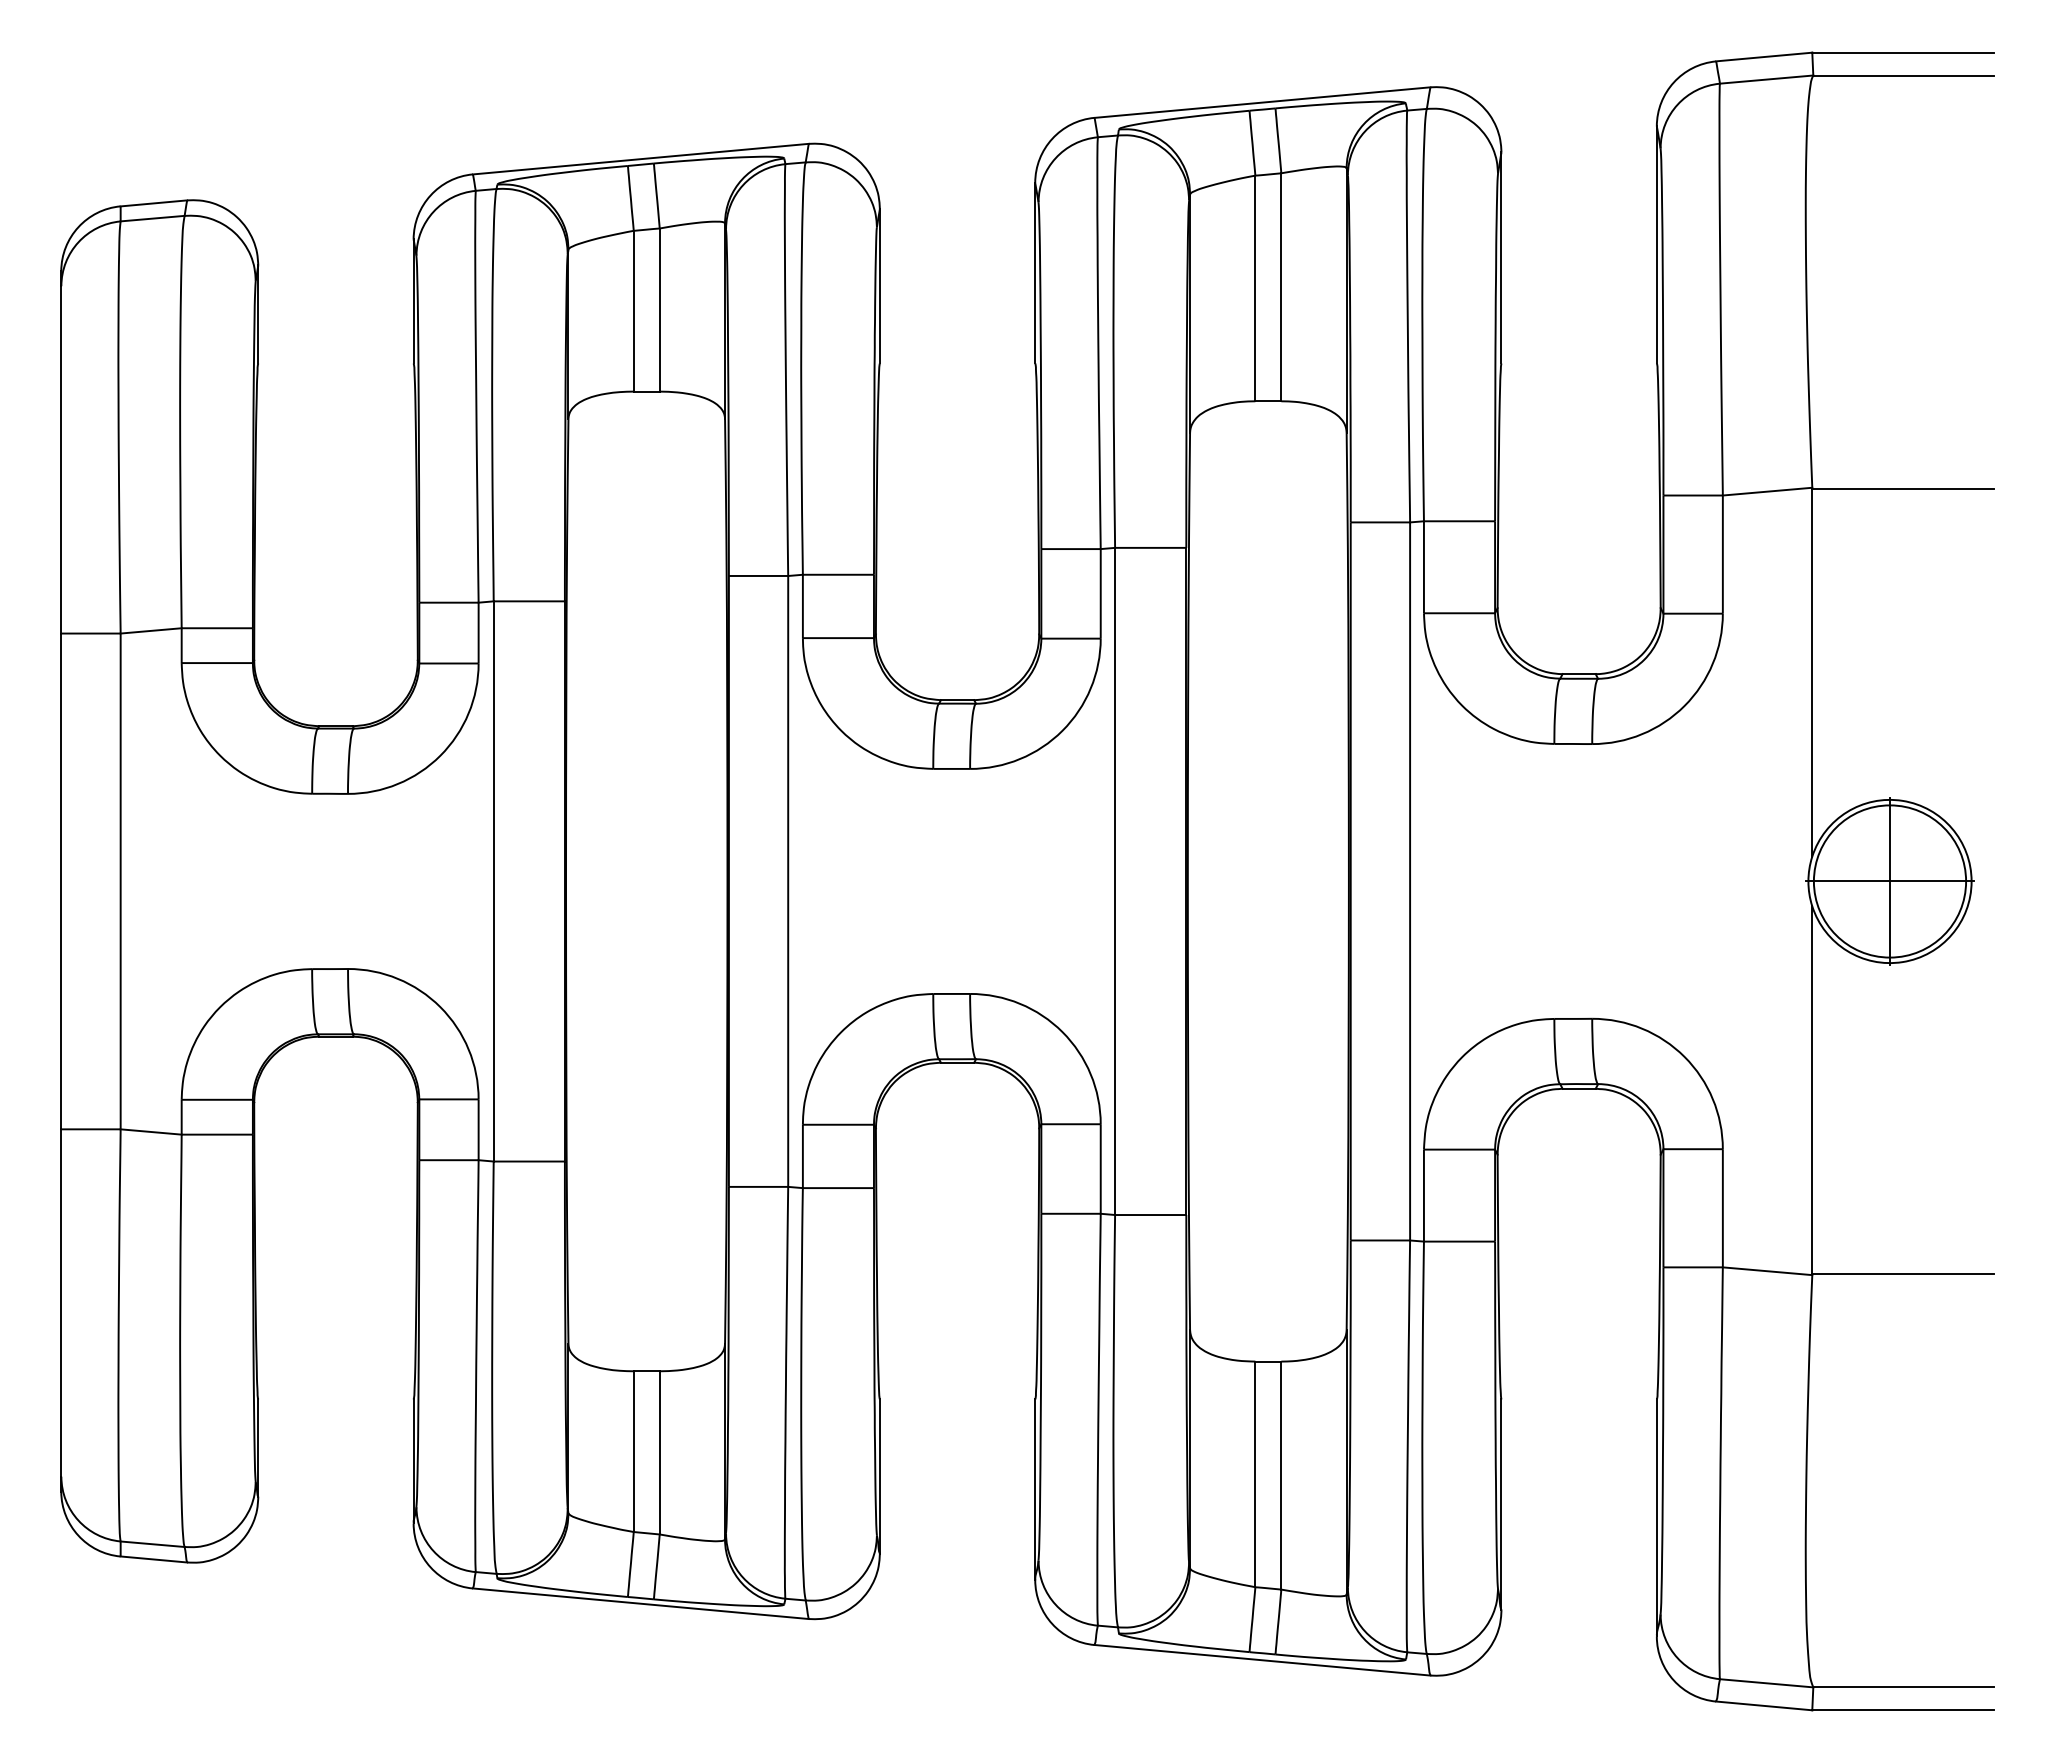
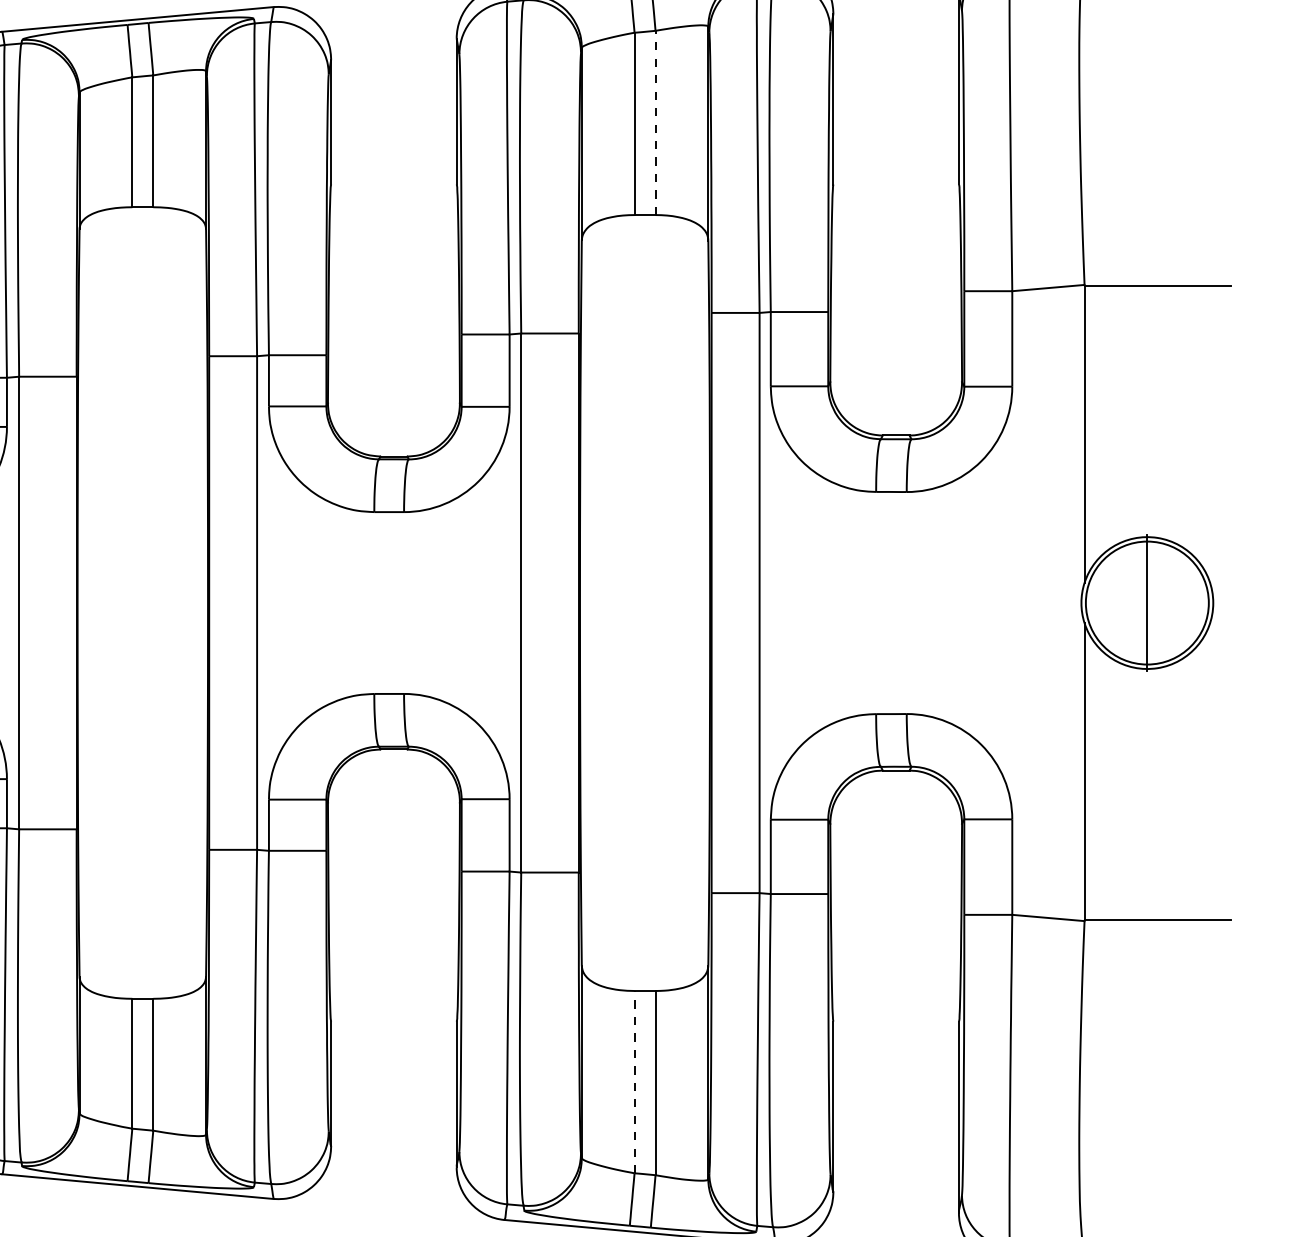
line: (1281, 287) -> (655, 123), solid -> dashed
line: (1889, 881) -> (1146, 603), removed
line: (1255, 1474) -> (634, 1082), solid -> dashed

